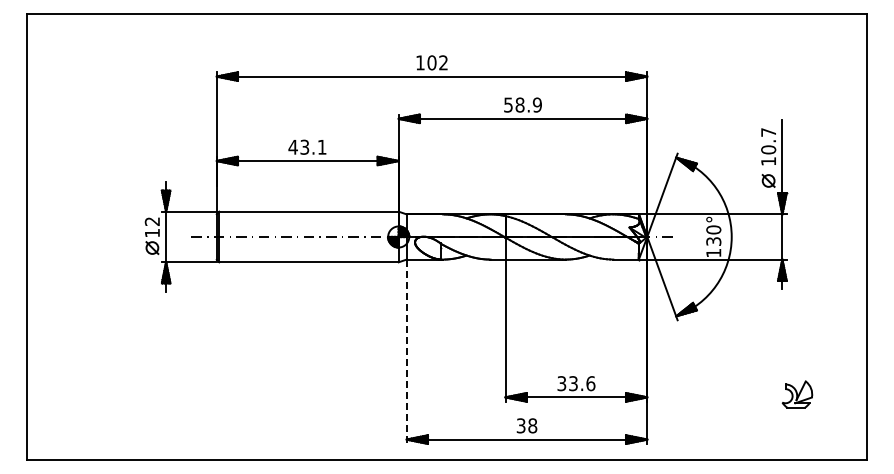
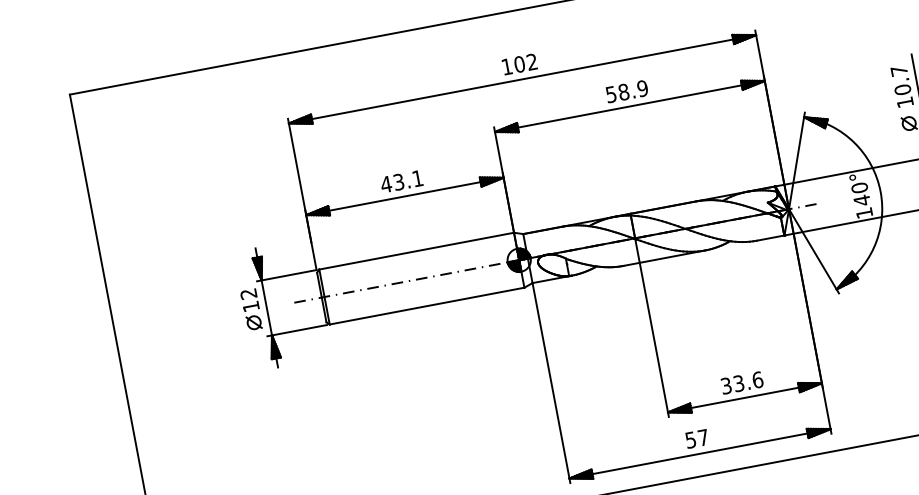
text: (713, 241) -> (861, 200), 130° -> 140°
line: (406, 352) -> (551, 384), dashed -> solid
text: (527, 425) -> (697, 438), 38 -> 57

